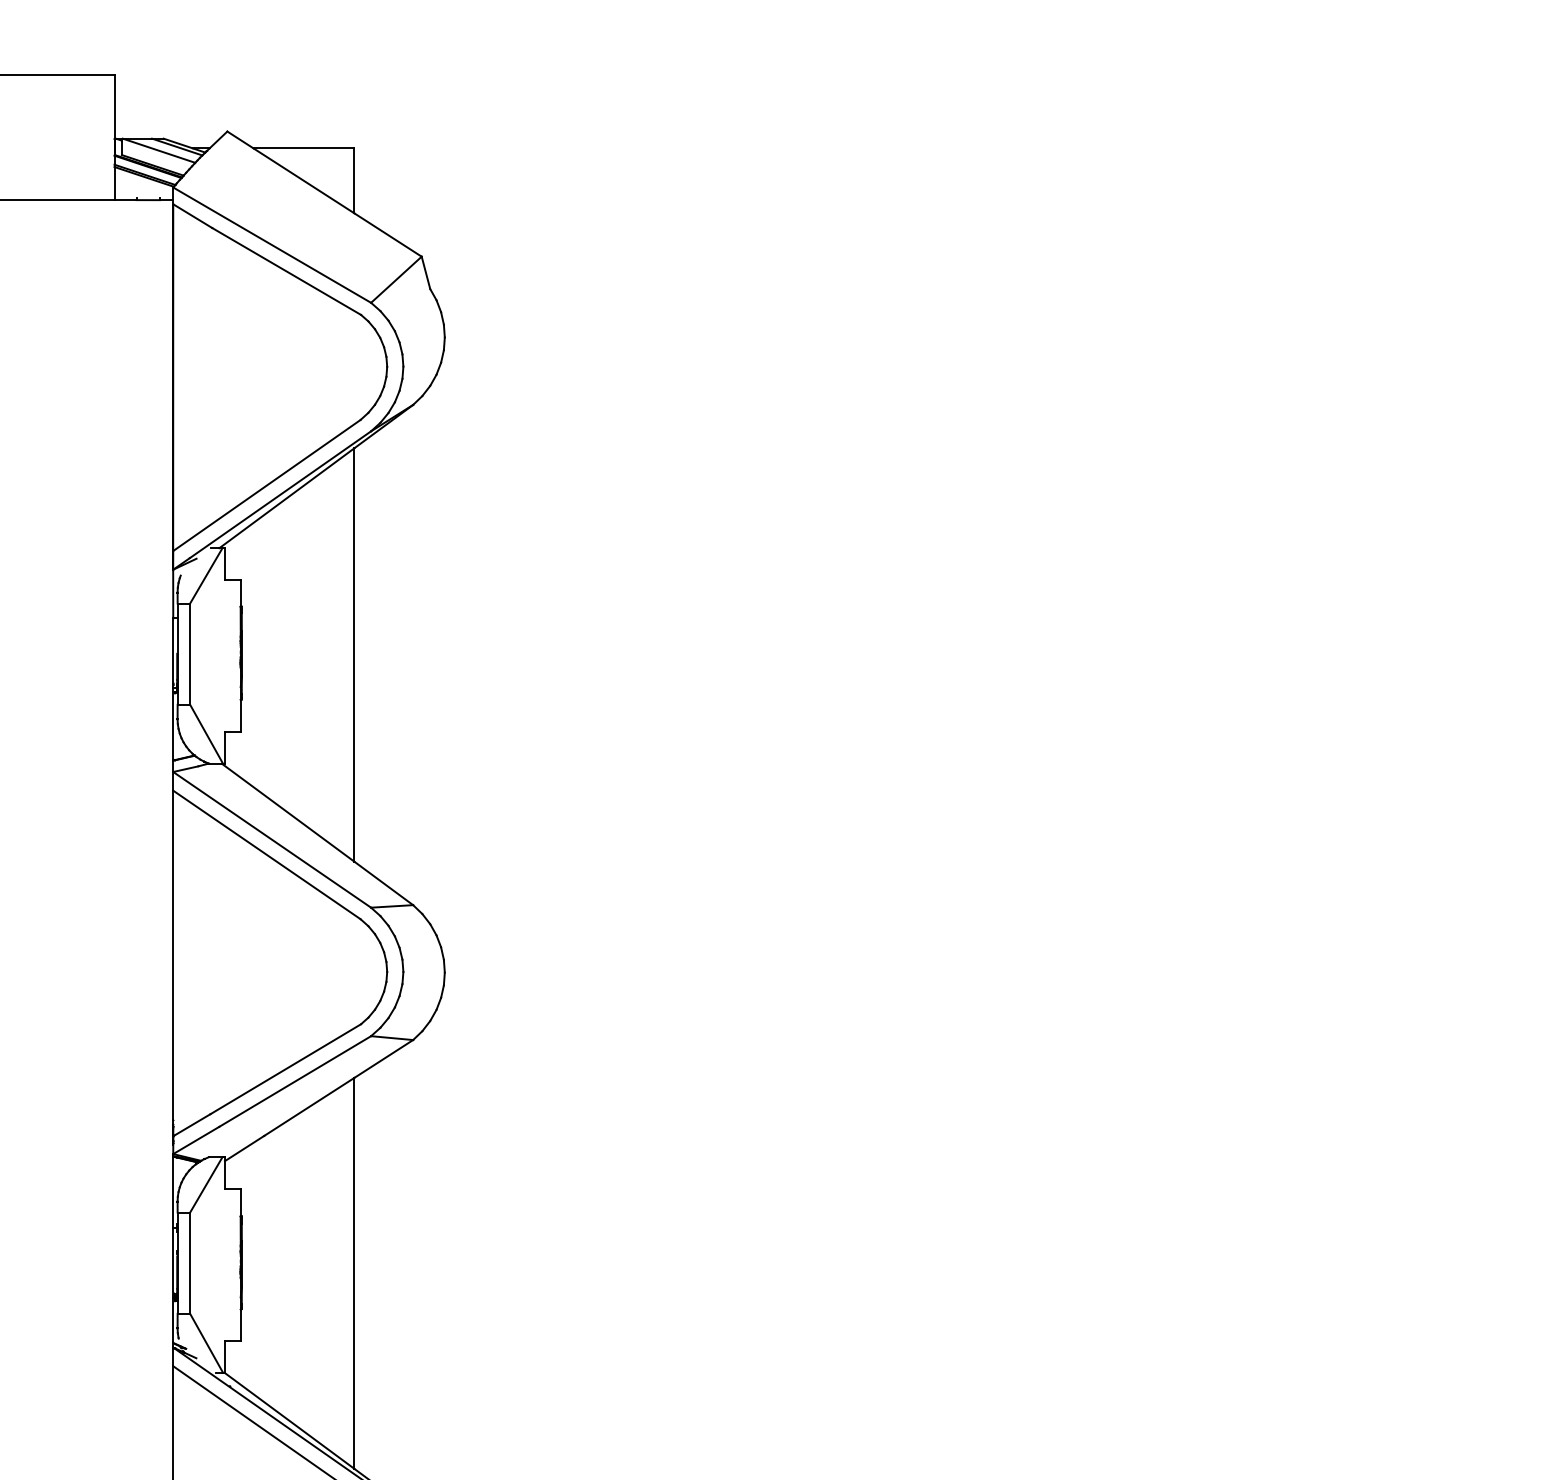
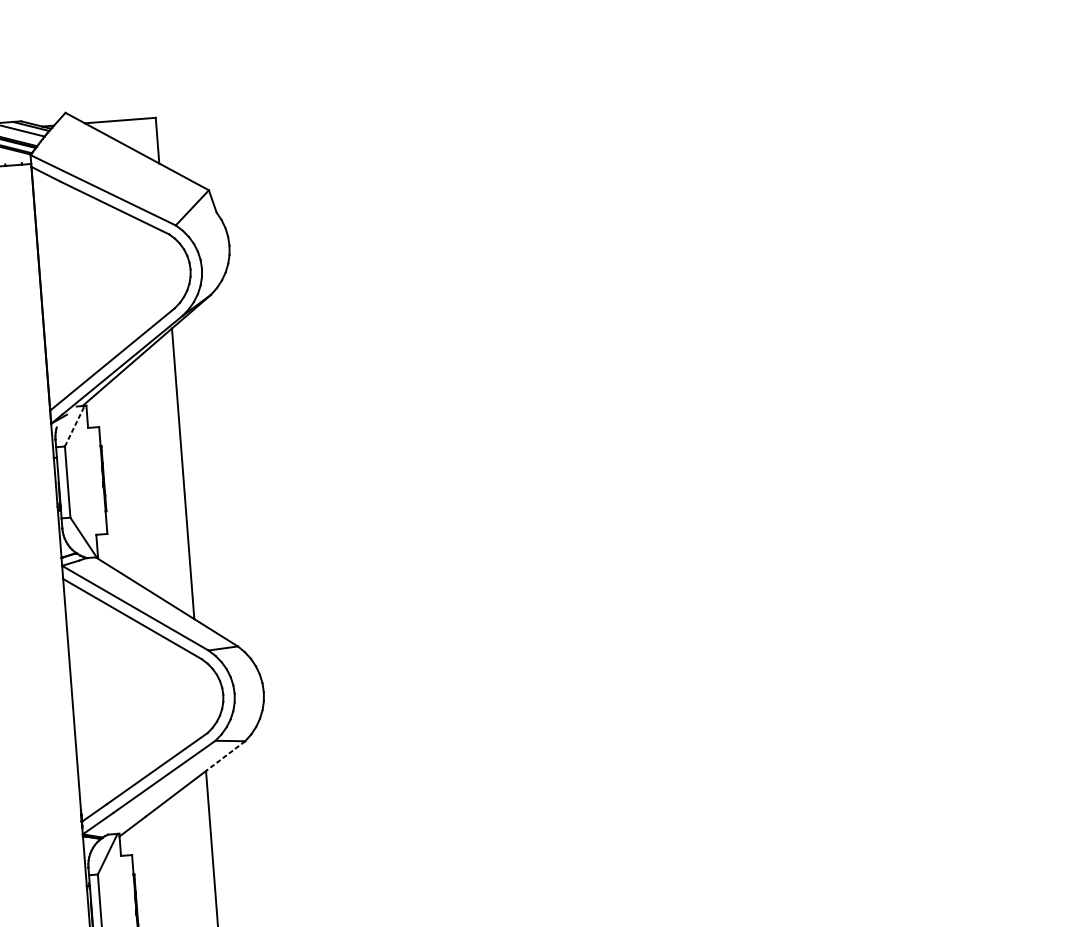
line: (206, 575) -> (74, 425), solid -> dashed
line: (383, 1058) -> (225, 755), solid -> dashed

